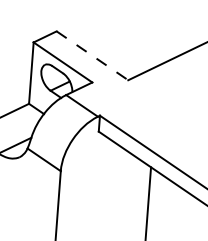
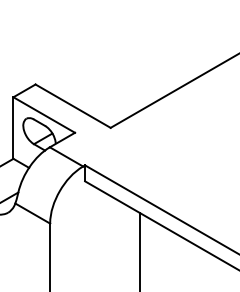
line: (92, 56) -> (73, 106), dashed -> solid

